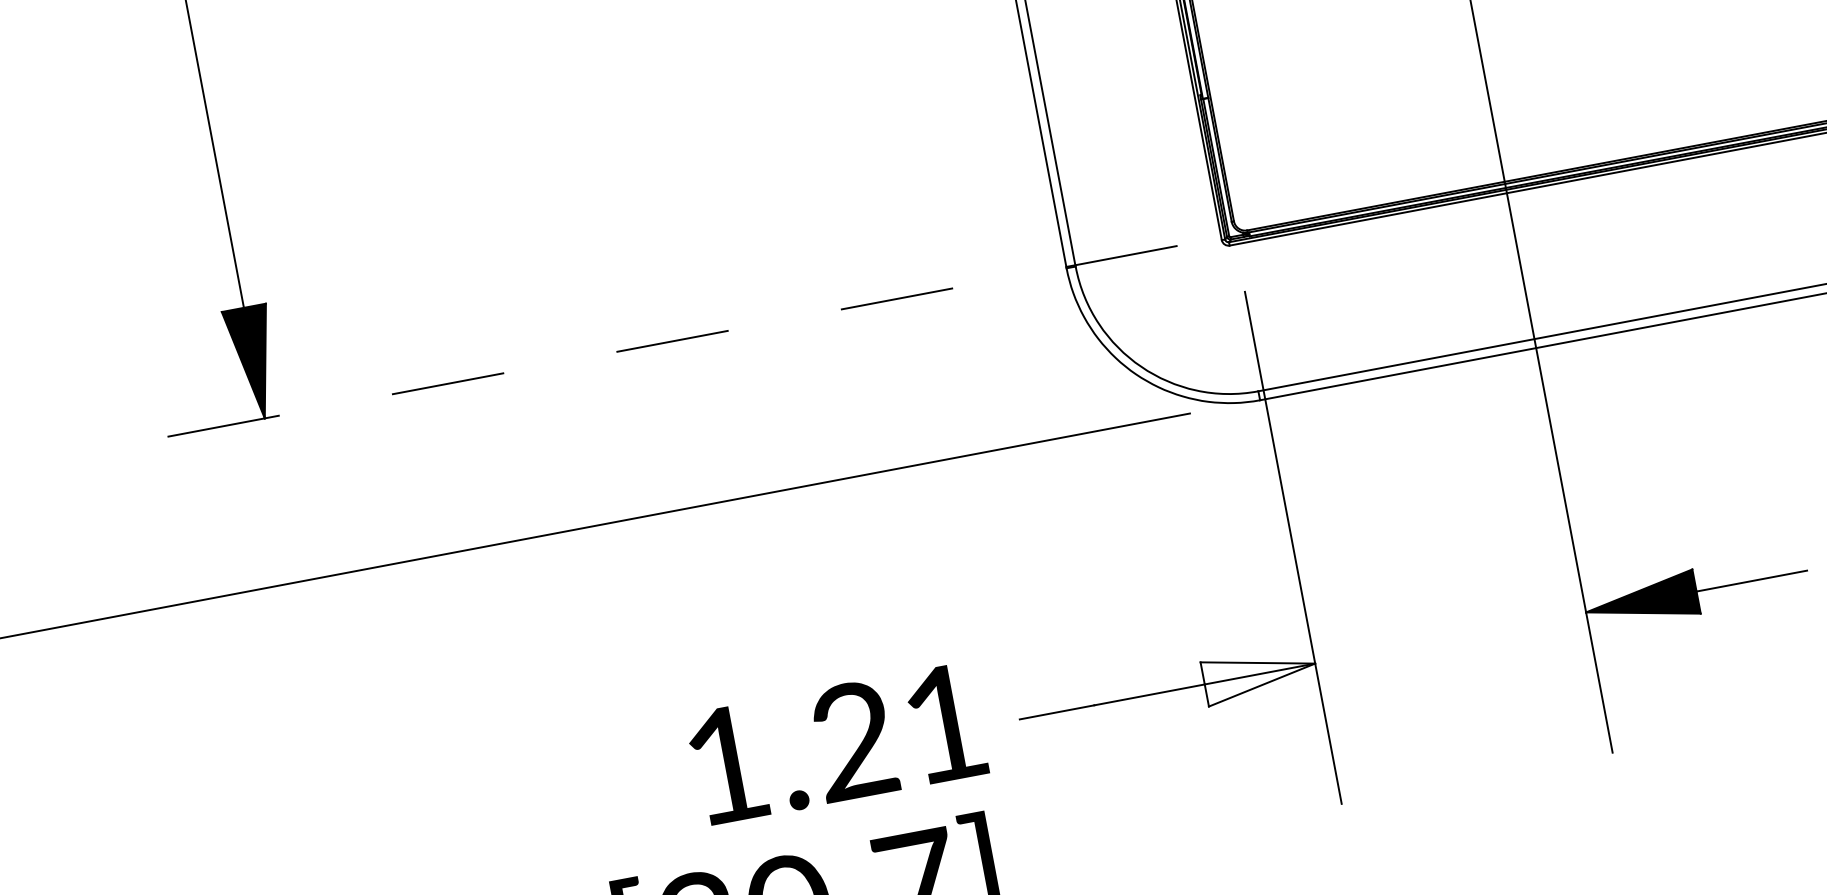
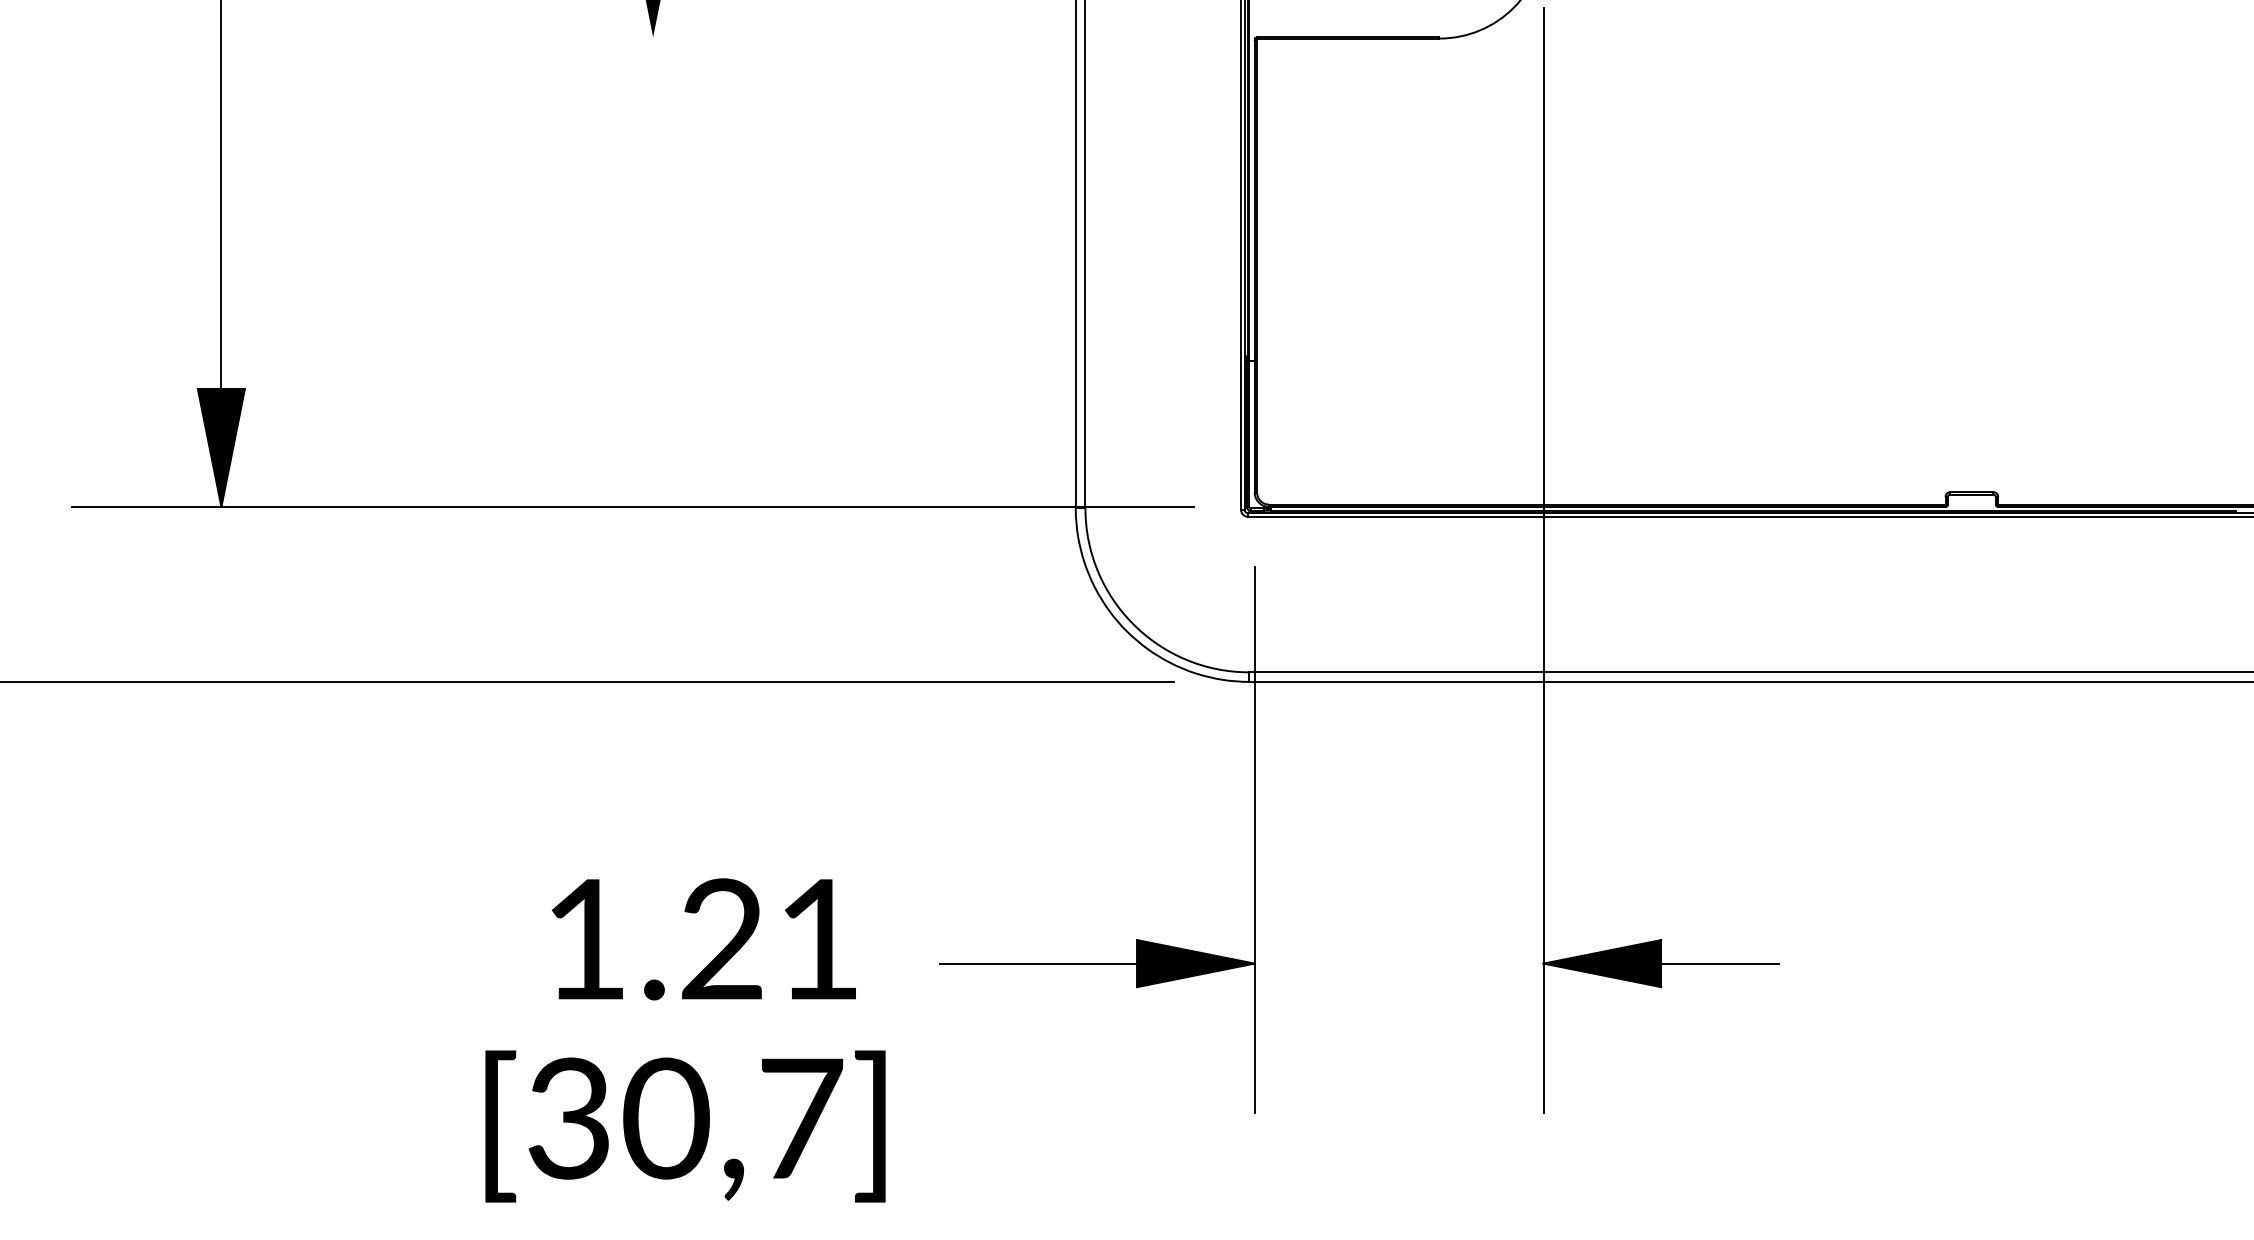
line: (650, 345) -> (632, 507), dashed -> solid
fill: (1259, 674) -> (1195, 963), added
text: (836, 744) -> (703, 939), moved

